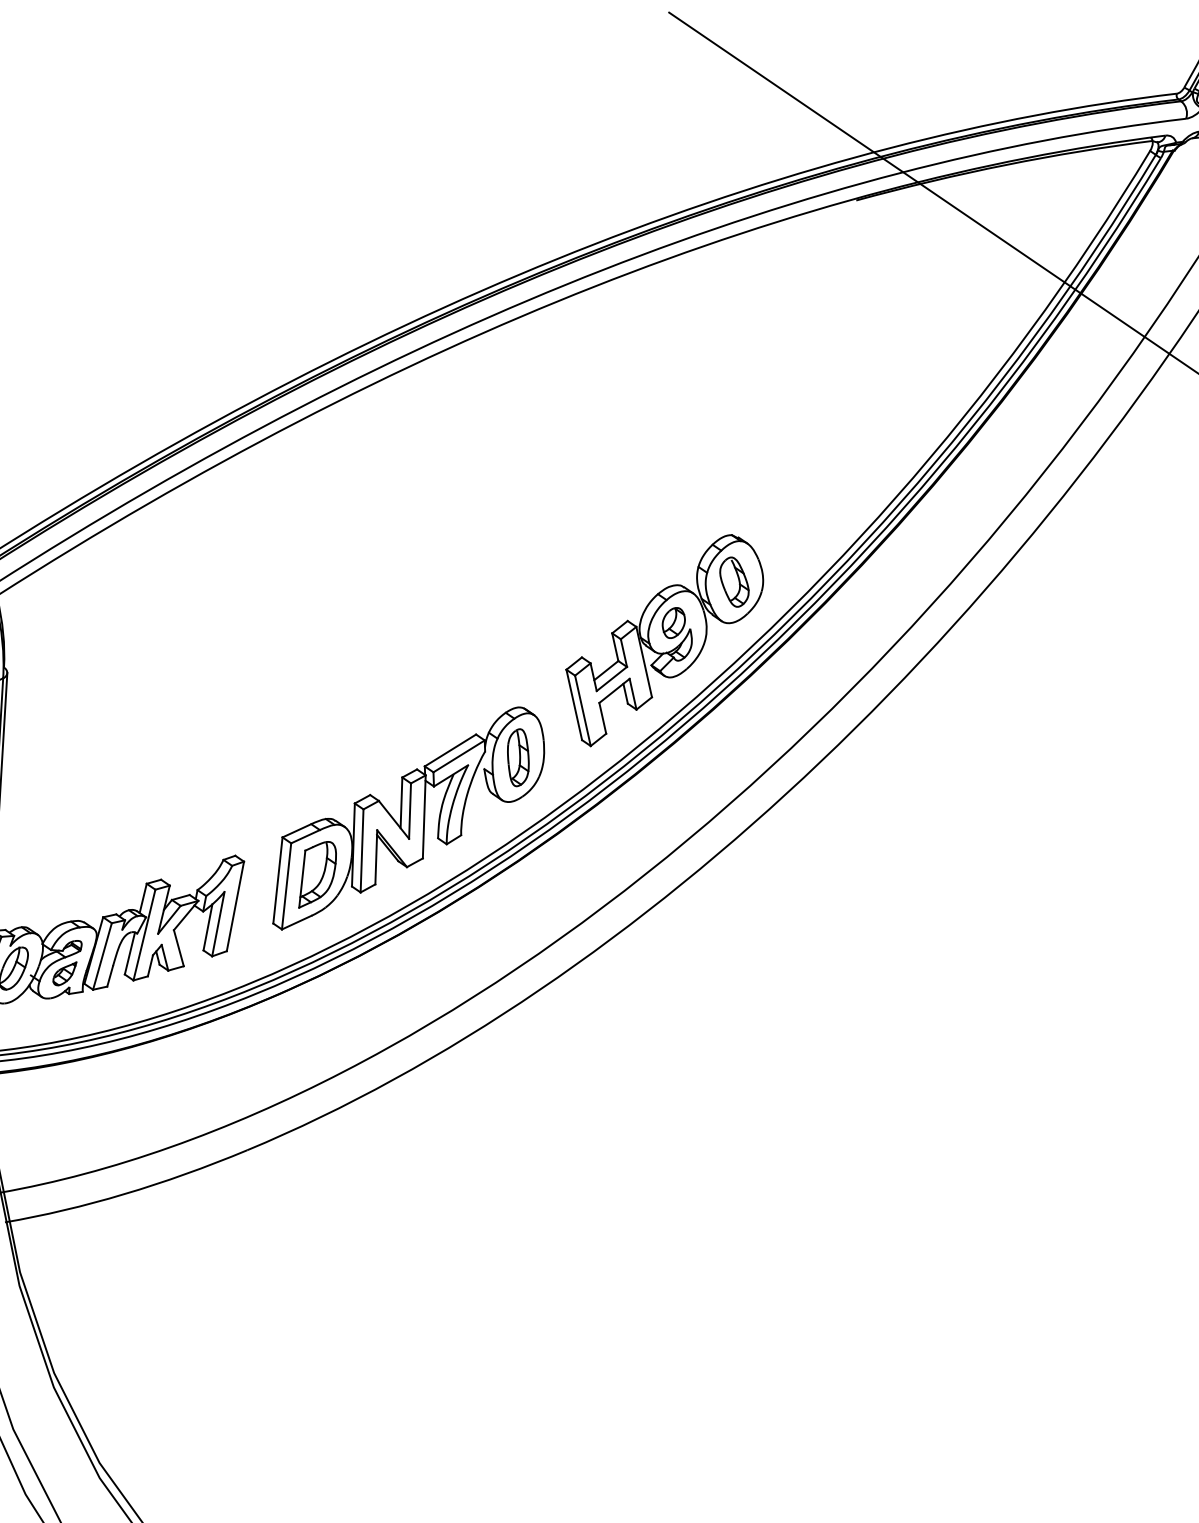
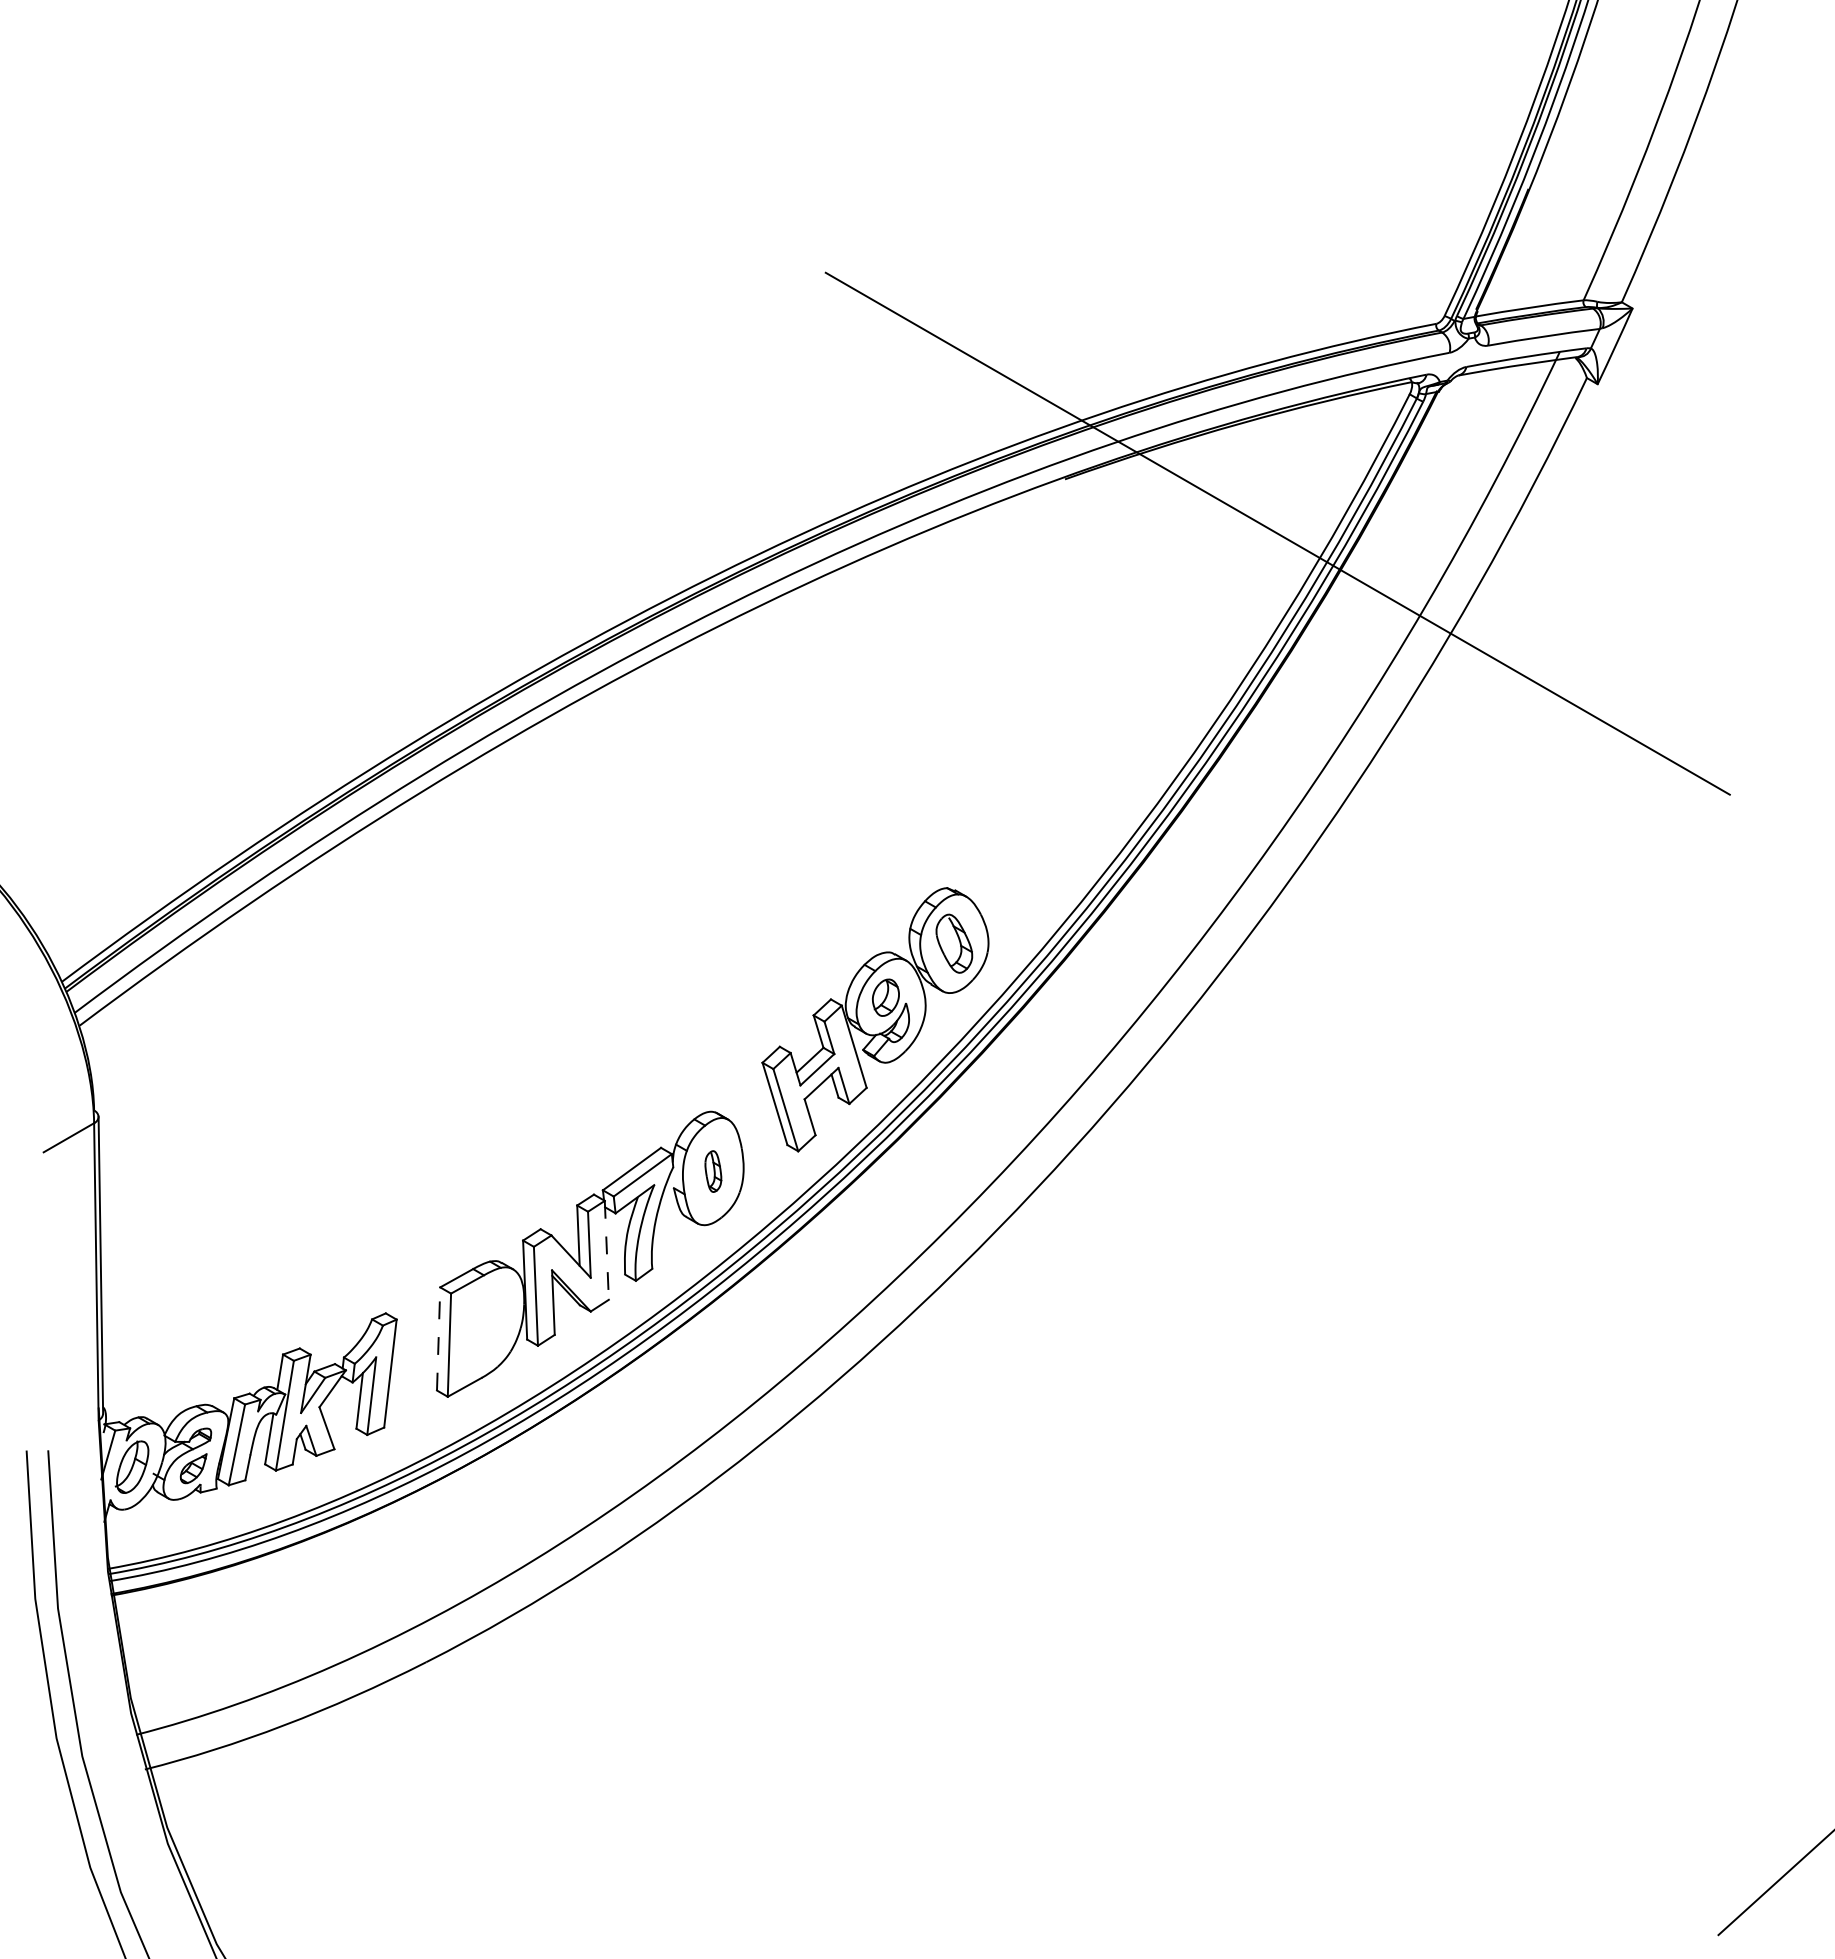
part: (518, 757) -> (713, 1171), size x0.6
line: (424, 817) -> (606, 1250), solid -> dashed
part: (317, 874) -> (485, 1328), removed
line: (277, 880) -> (438, 1338), solid -> dashed

